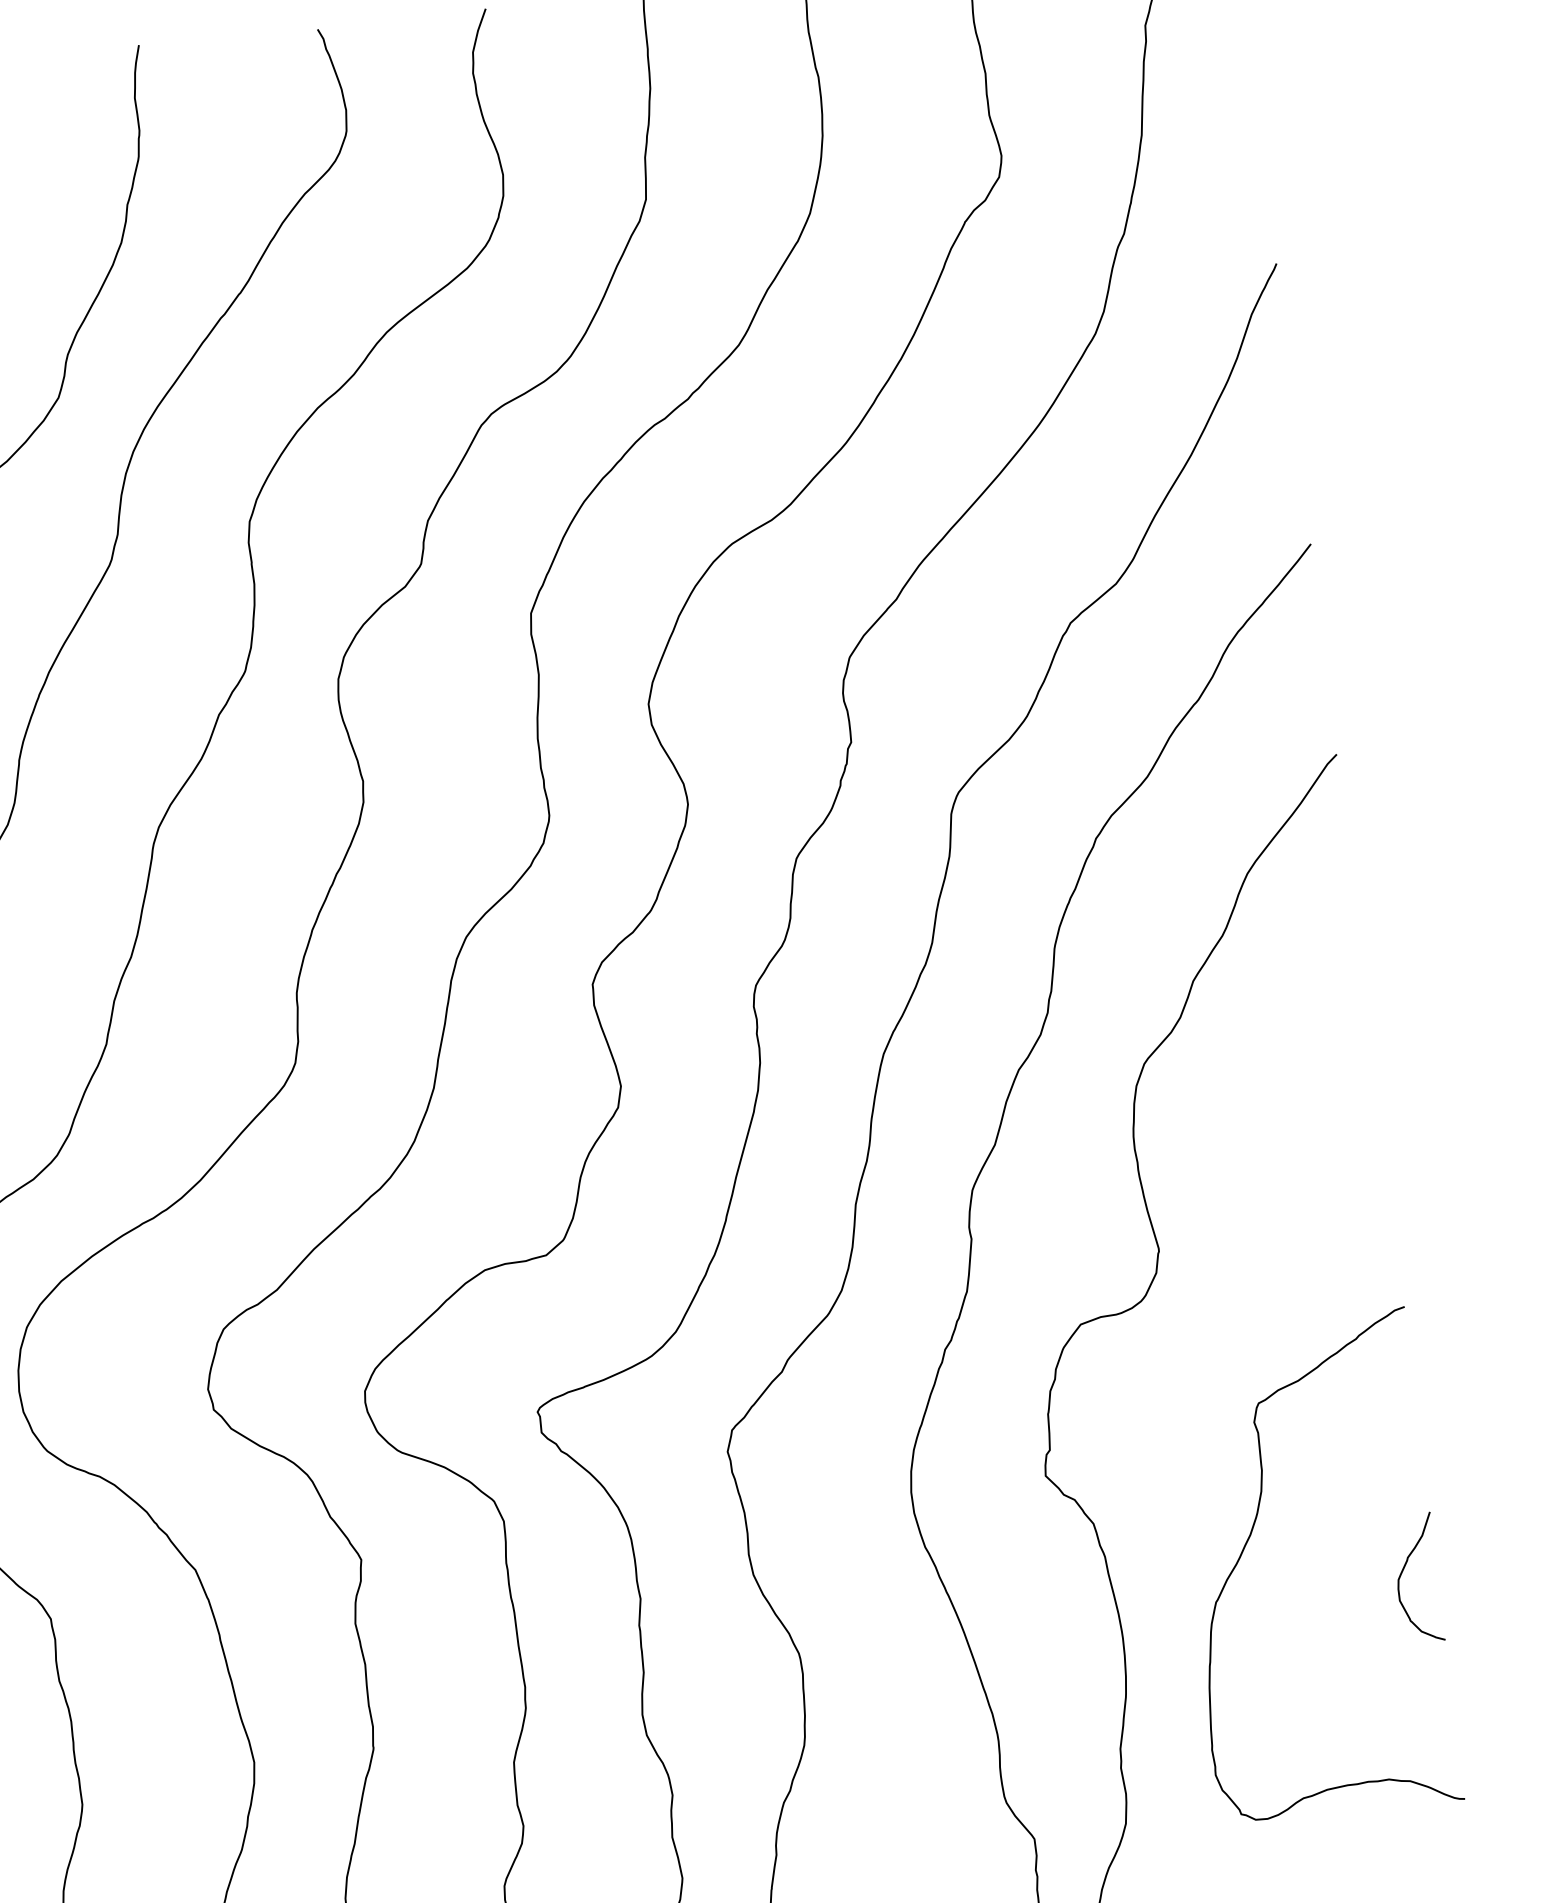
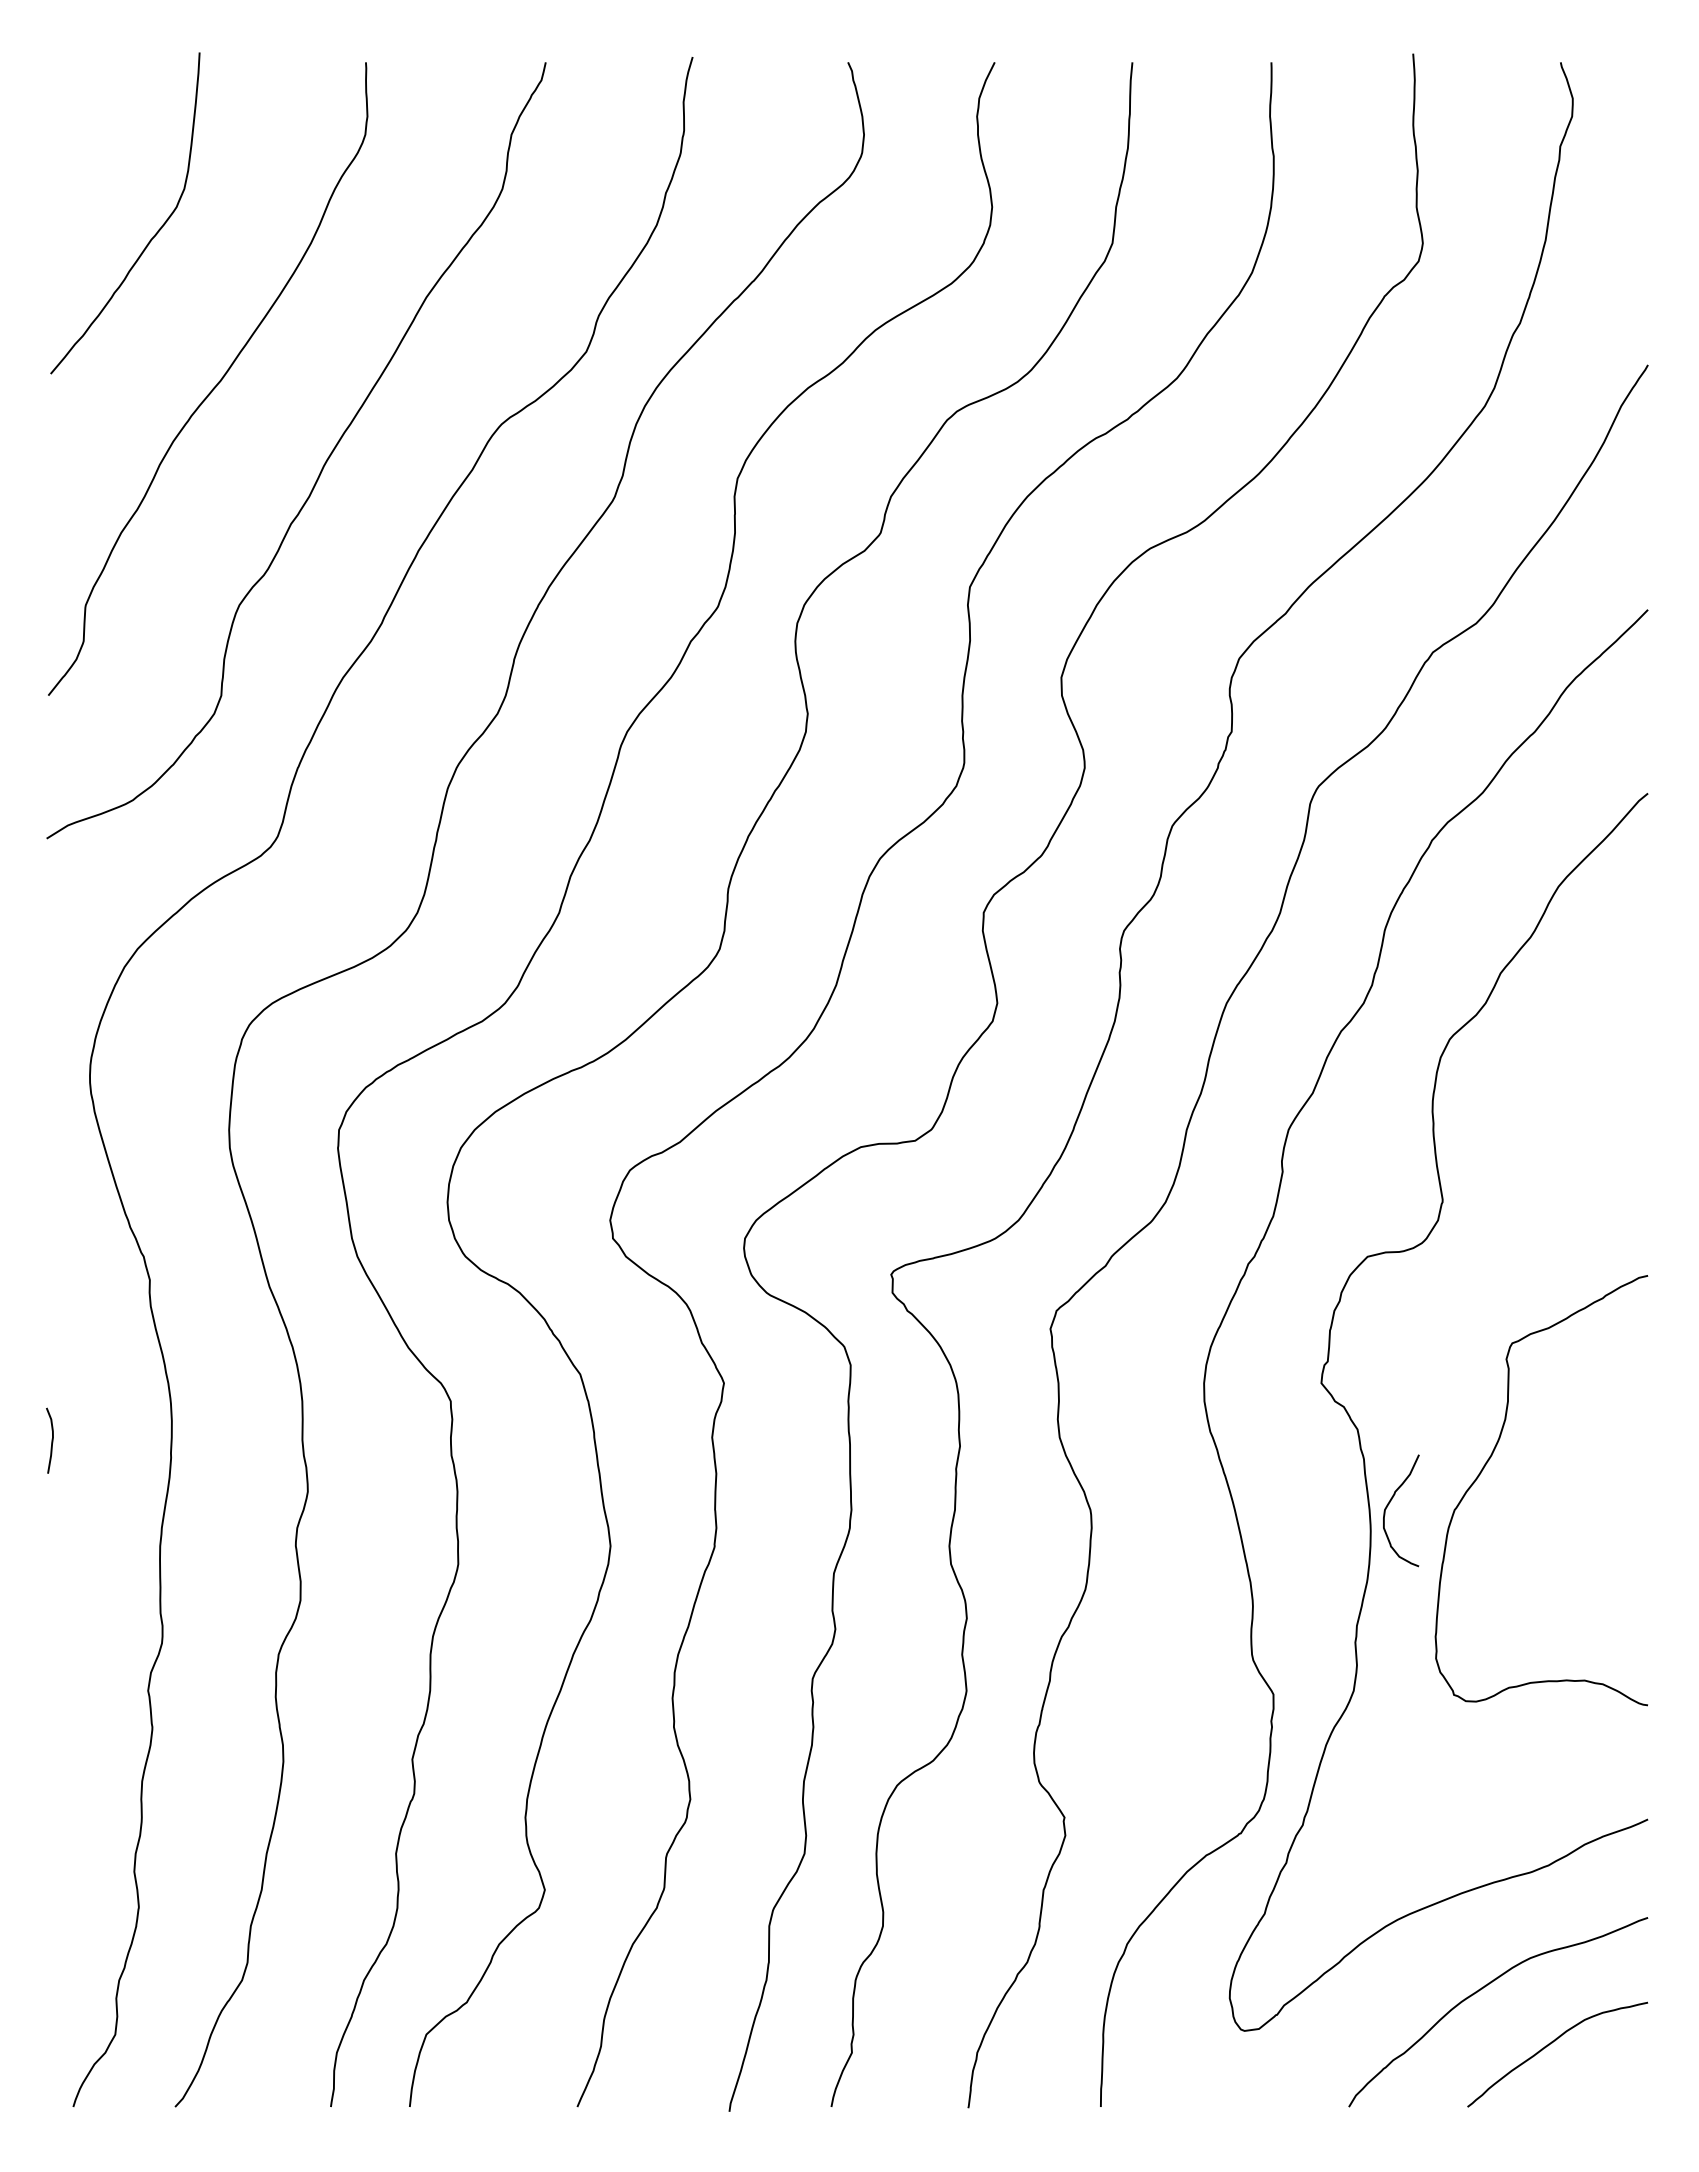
curve: (1403, 1573) -> (1389, 1504), moved

